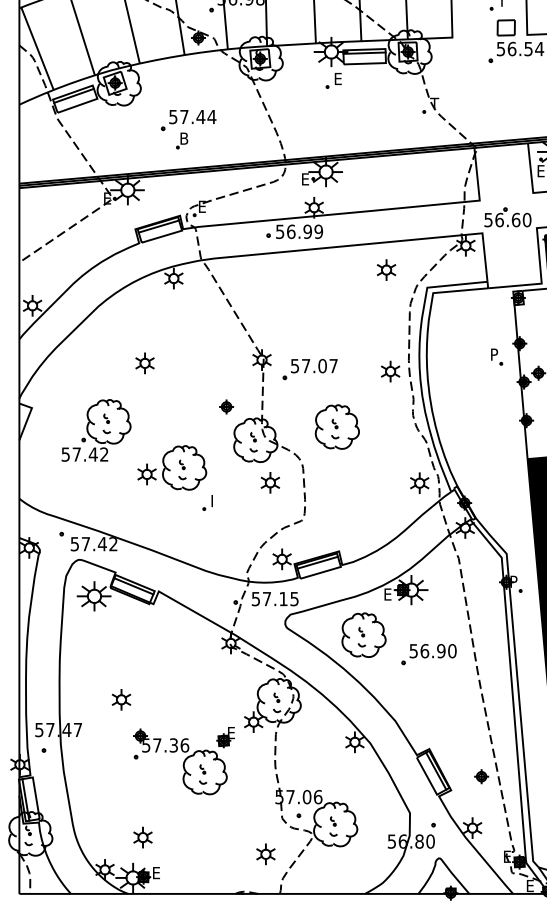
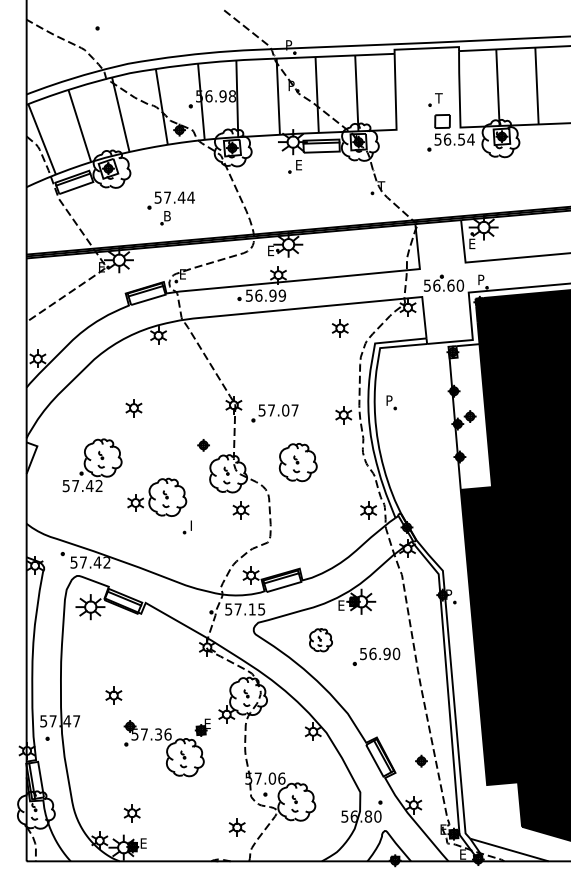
part: (496, 356) -> (391, 402), moved
part: (363, 634) -> (320, 639), size x0.6

